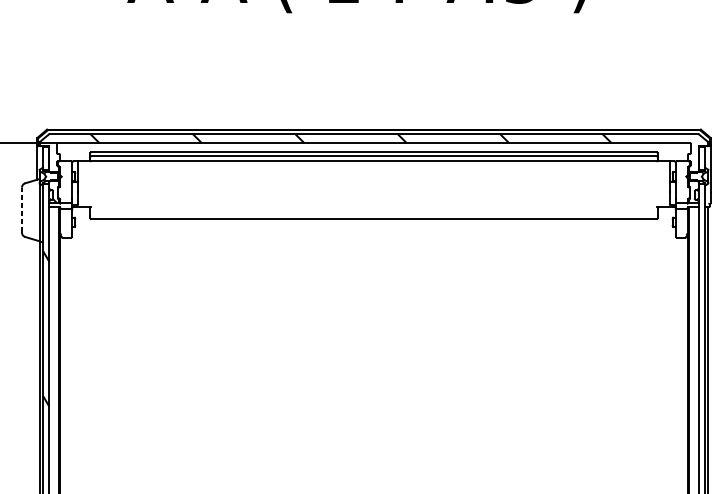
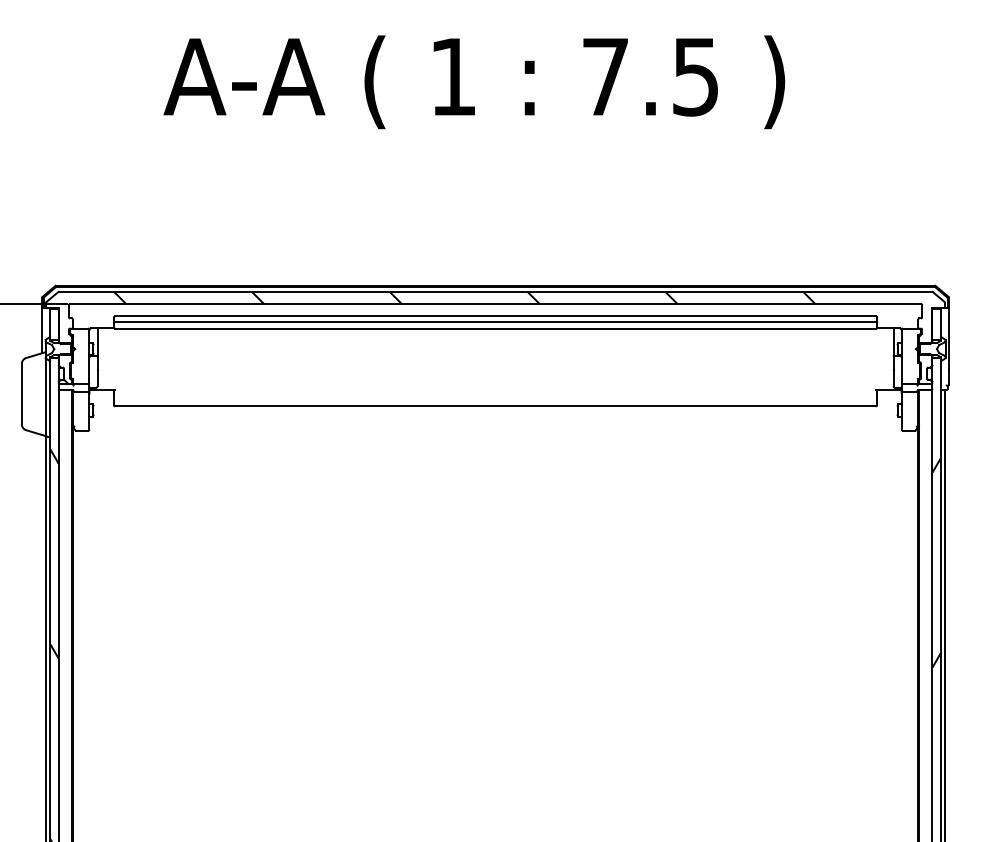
line: (21, 209) -> (21, 393), dashed -> solid
hatch: (701, 335) -> (936, 562), added

